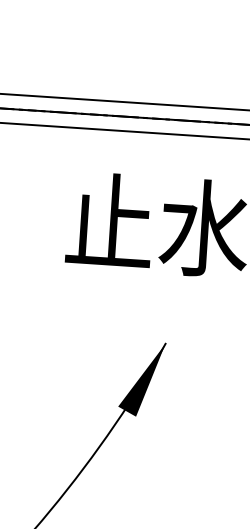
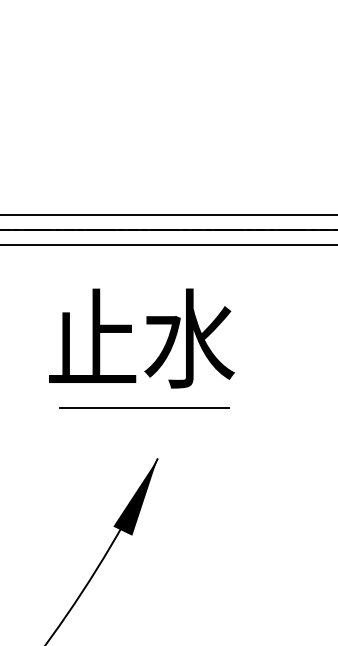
line: (156, 293) -> (144, 408), added

